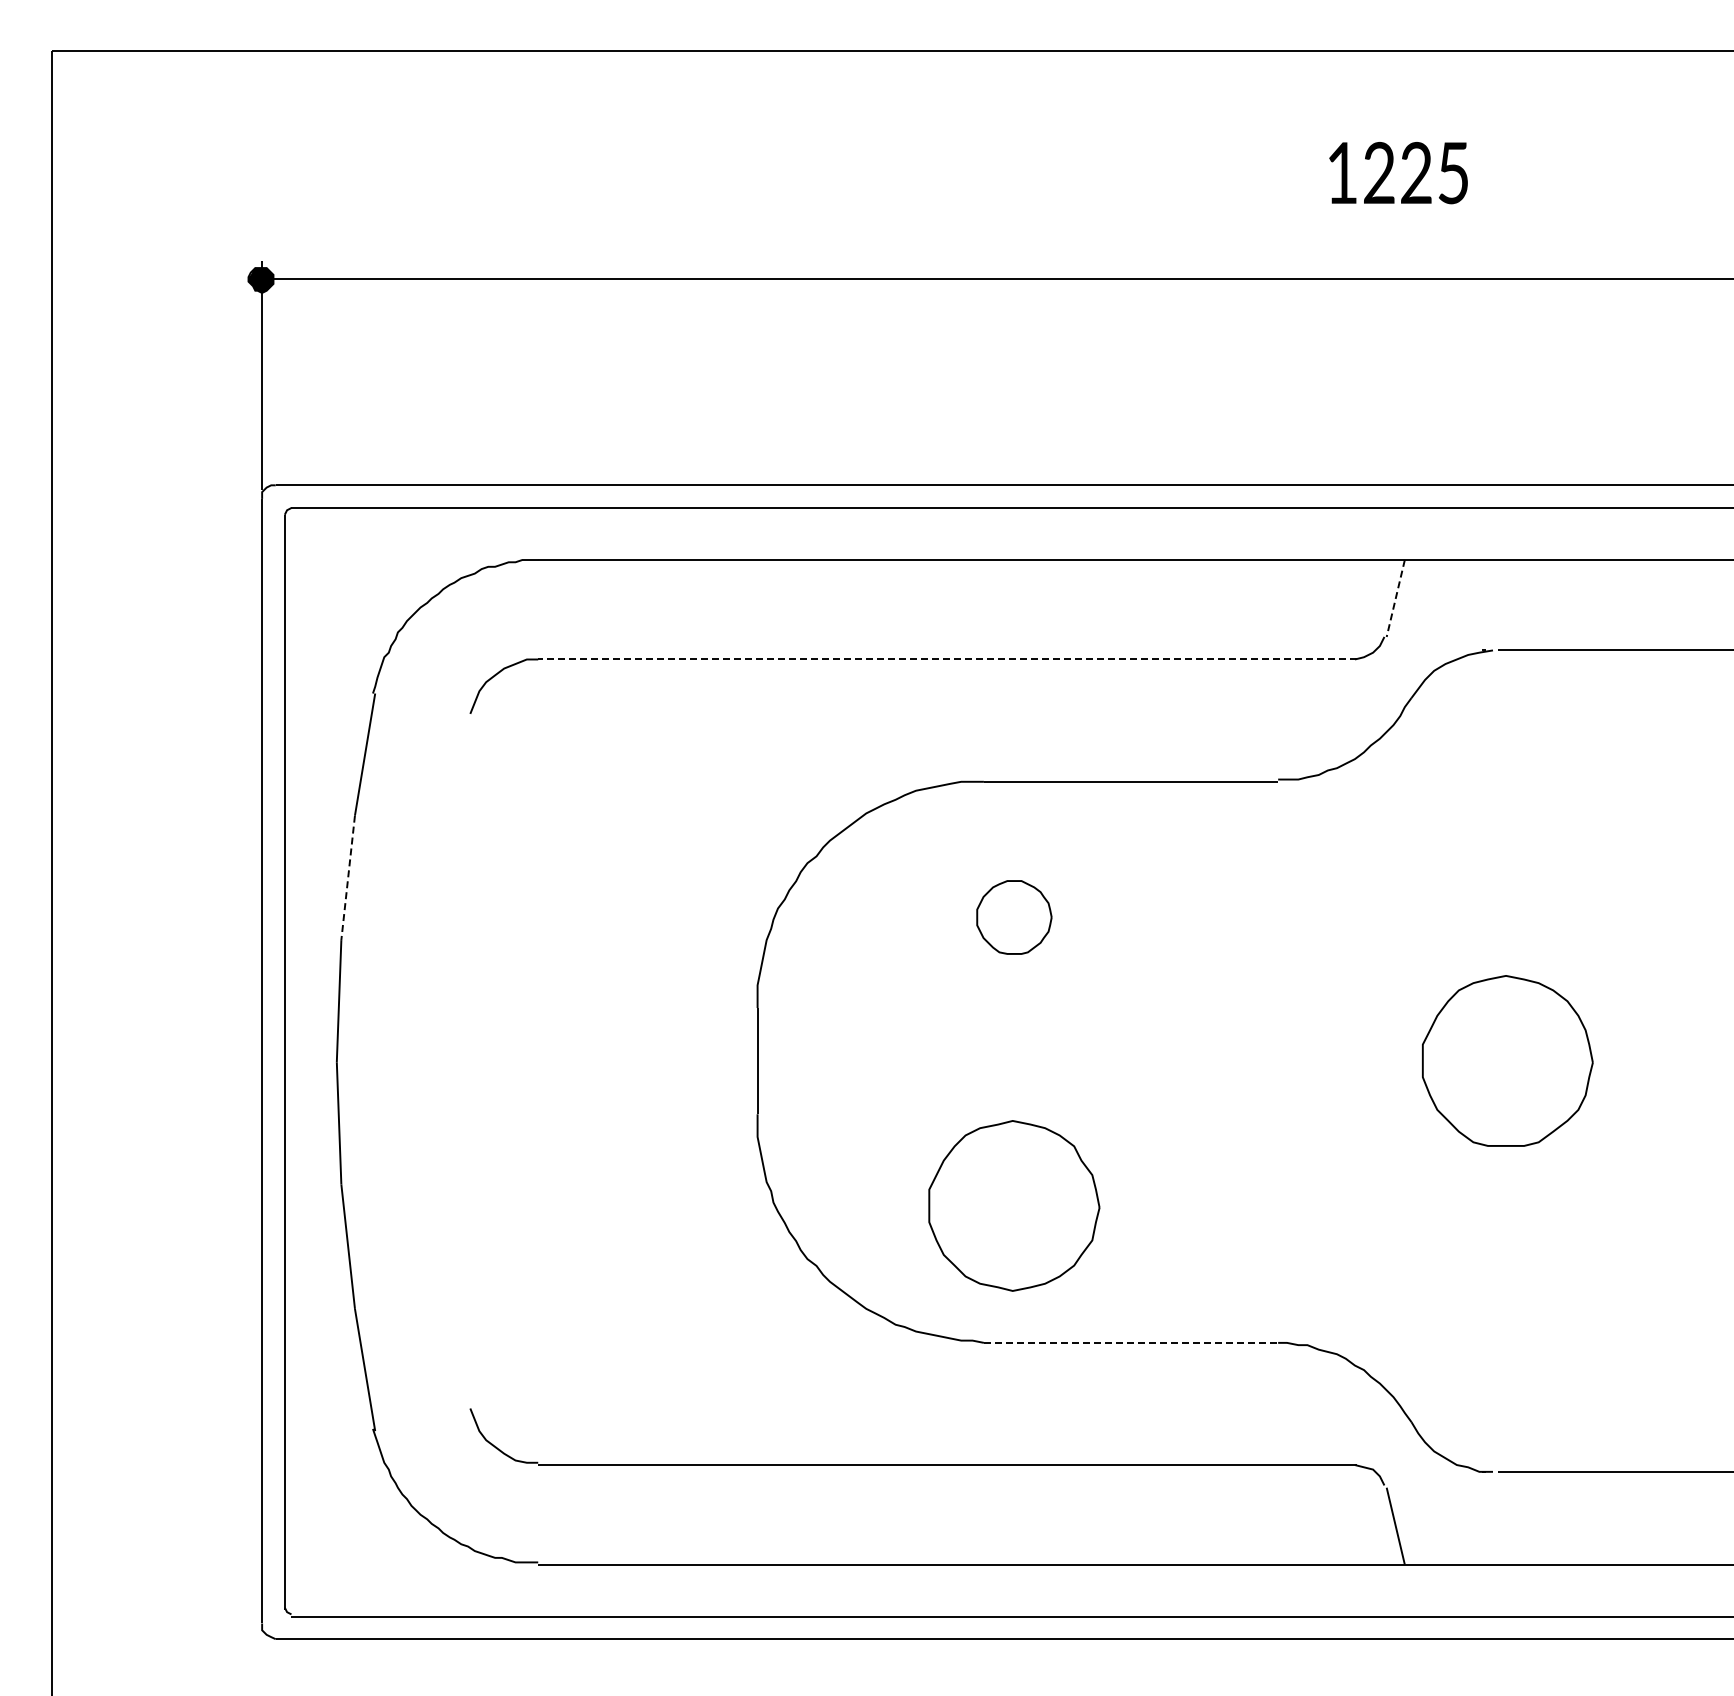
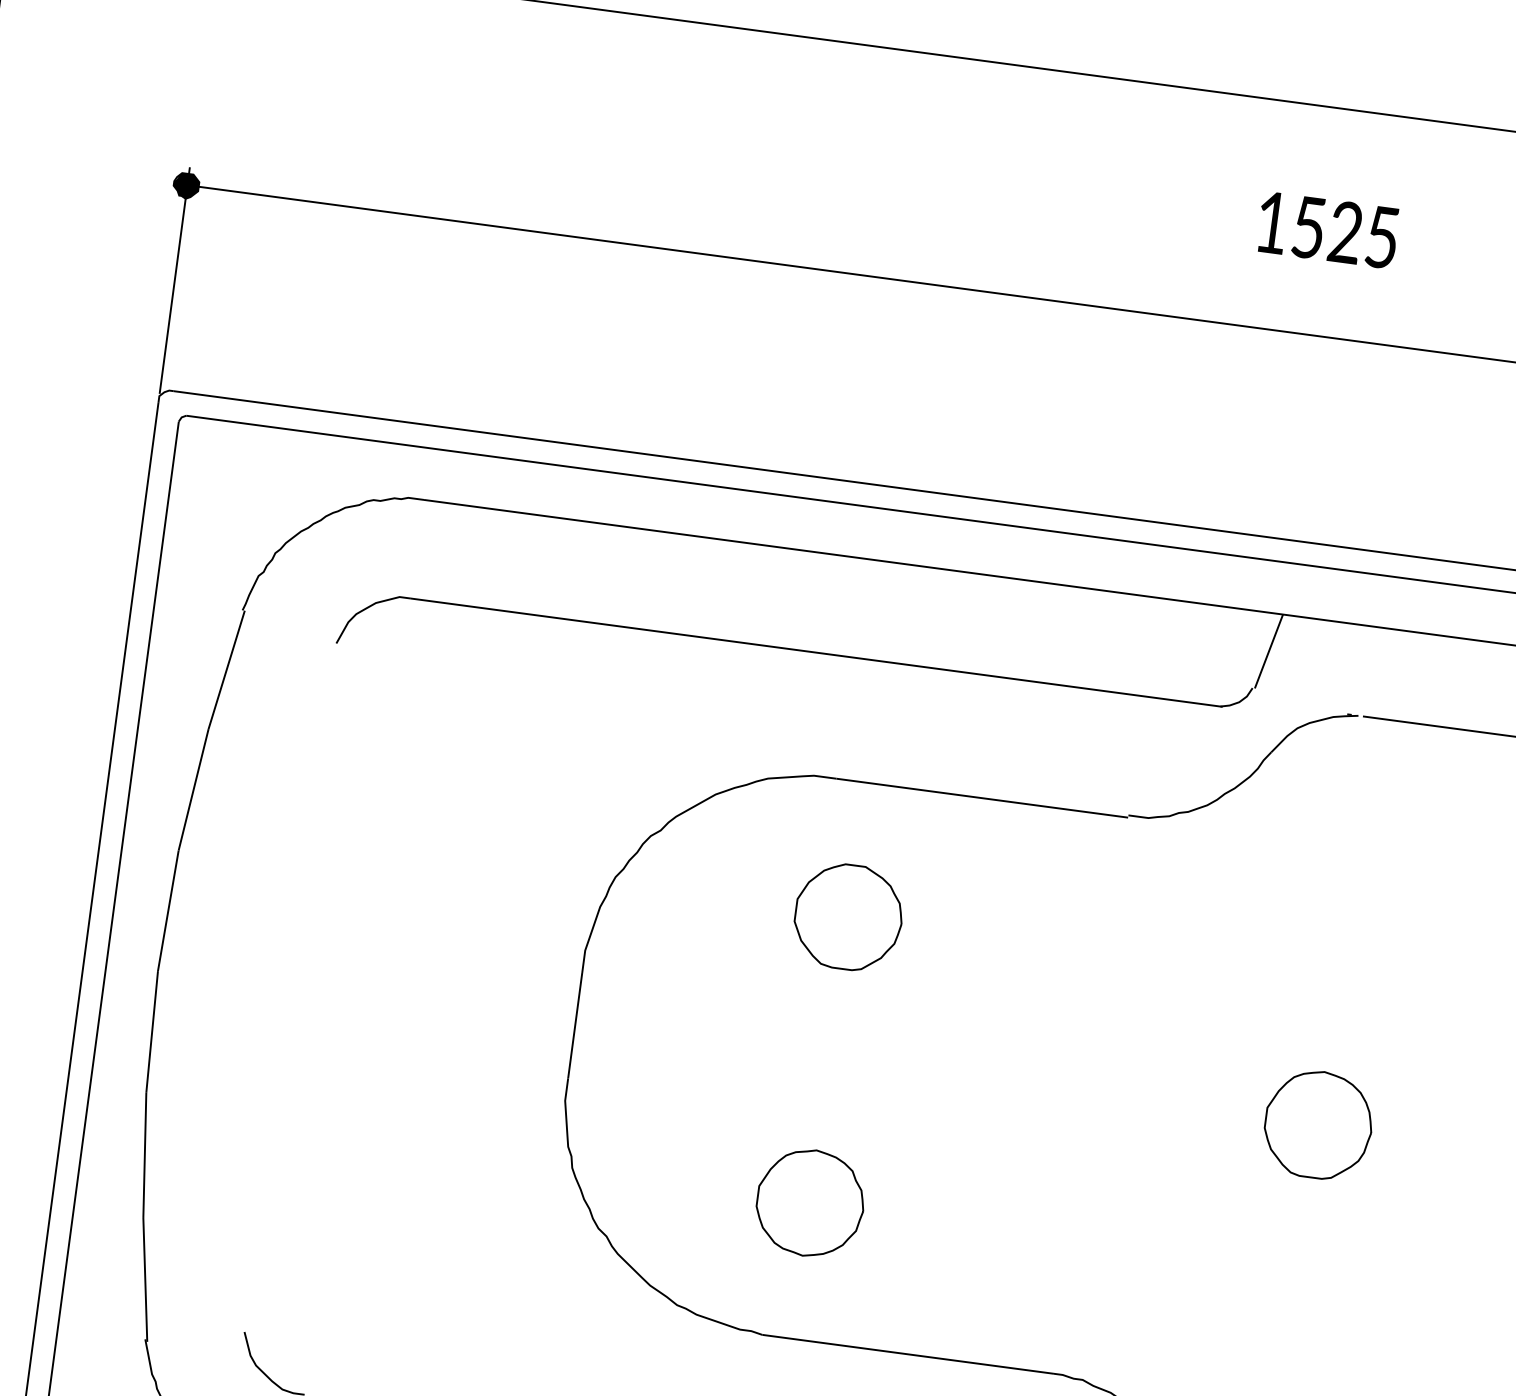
text: (1379, 172) -> (1309, 227), 1225 -> 1525
line: (1395, 598) -> (1268, 651), dashed -> solid
line: (947, 659) -> (816, 652), dashed -> solid
line: (348, 877) -> (193, 789), dashed -> solid
part: (1014, 917) -> (848, 917), size x1.43
part: (1507, 1061) -> (1318, 1125), size x0.62
part: (1014, 1205) -> (810, 1202), size x0.62
line: (1131, 1342) -> (908, 1354), dashed -> solid

